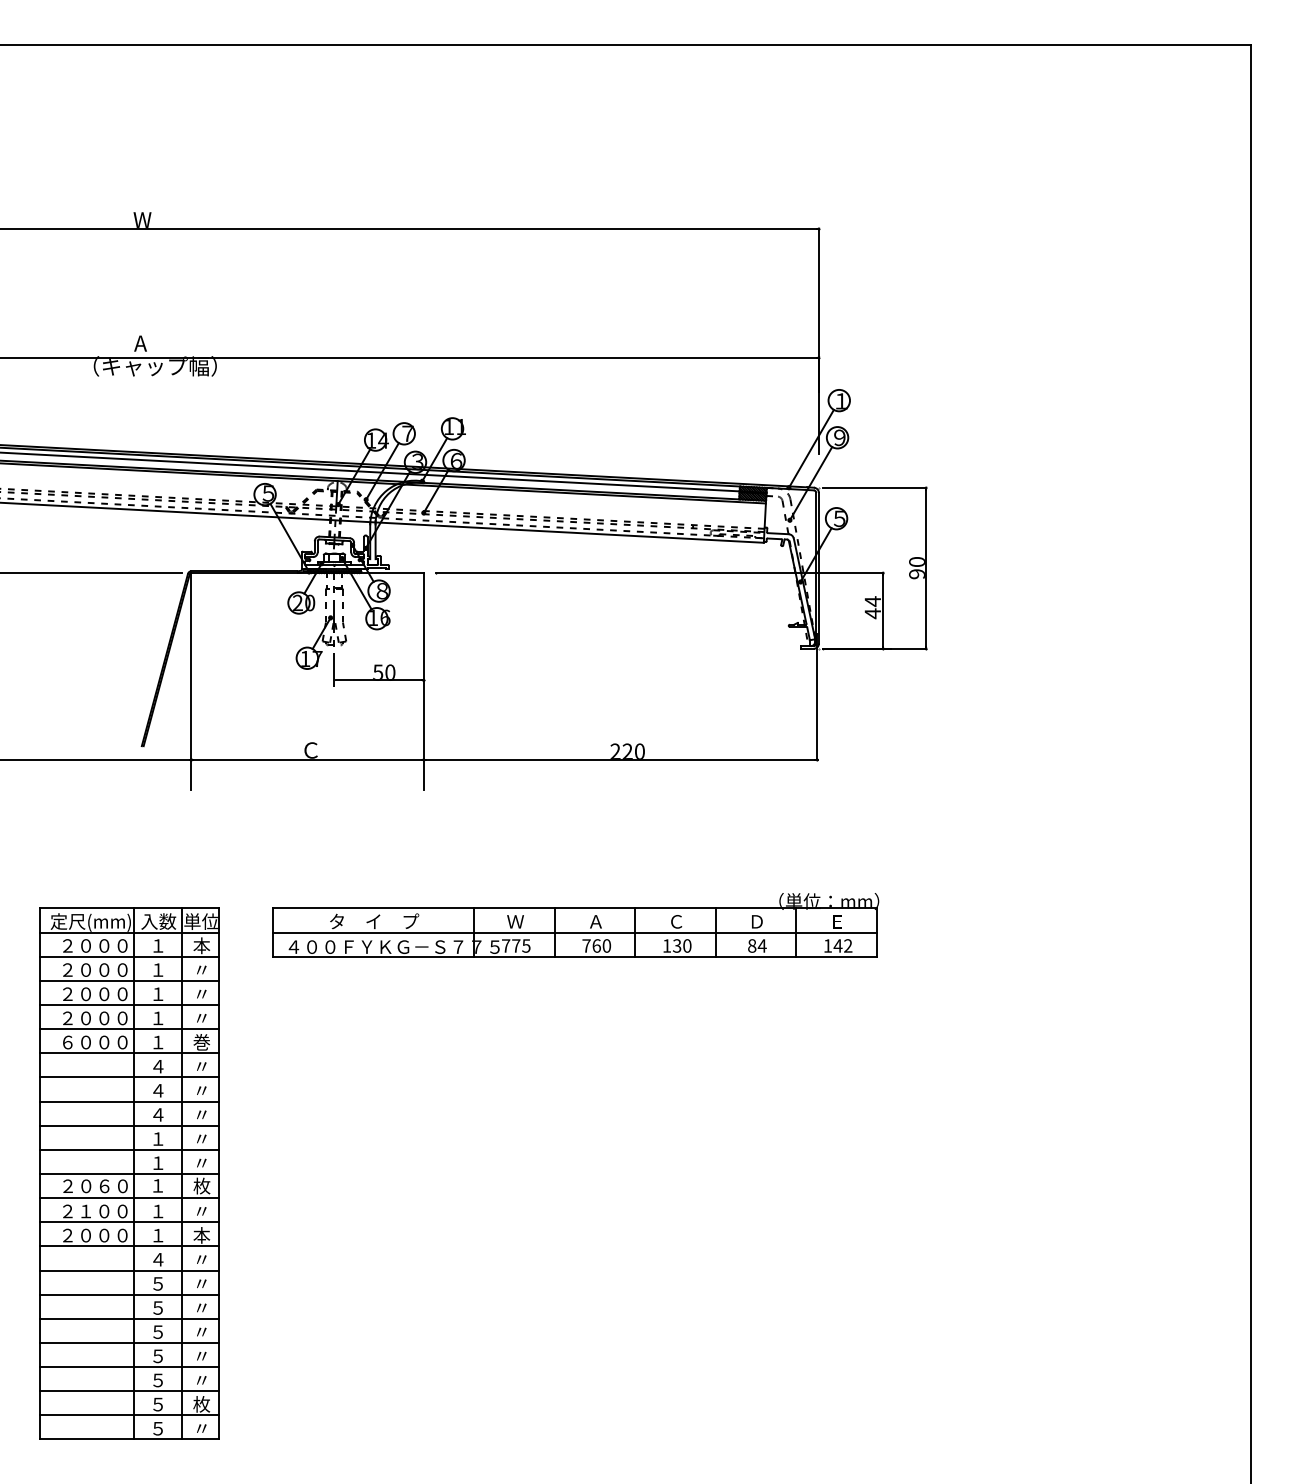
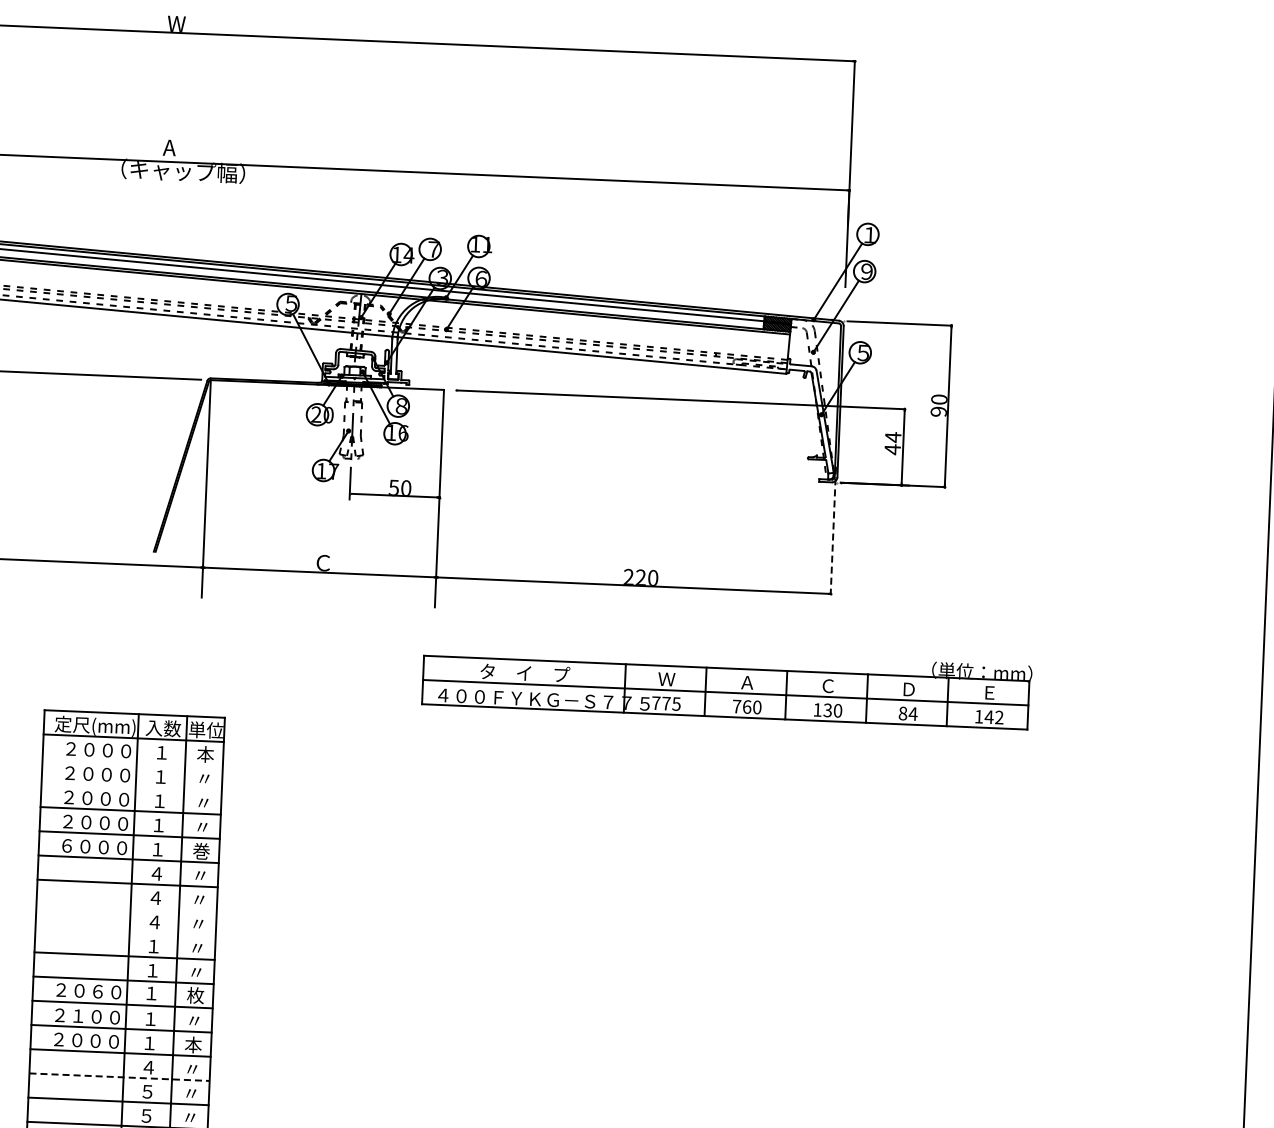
line: (817, 697) -> (833, 531), solid -> dashed
part: (575, 925) -> (726, 685), moved
line: (129, 956) -> (132, 762), removed
line: (129, 980) -> (131, 786), removed
line: (129, 1101) -> (126, 907), removed
line: (129, 1125) -> (125, 931), removed
line: (129, 1270) -> (119, 1077), solid -> dashed

